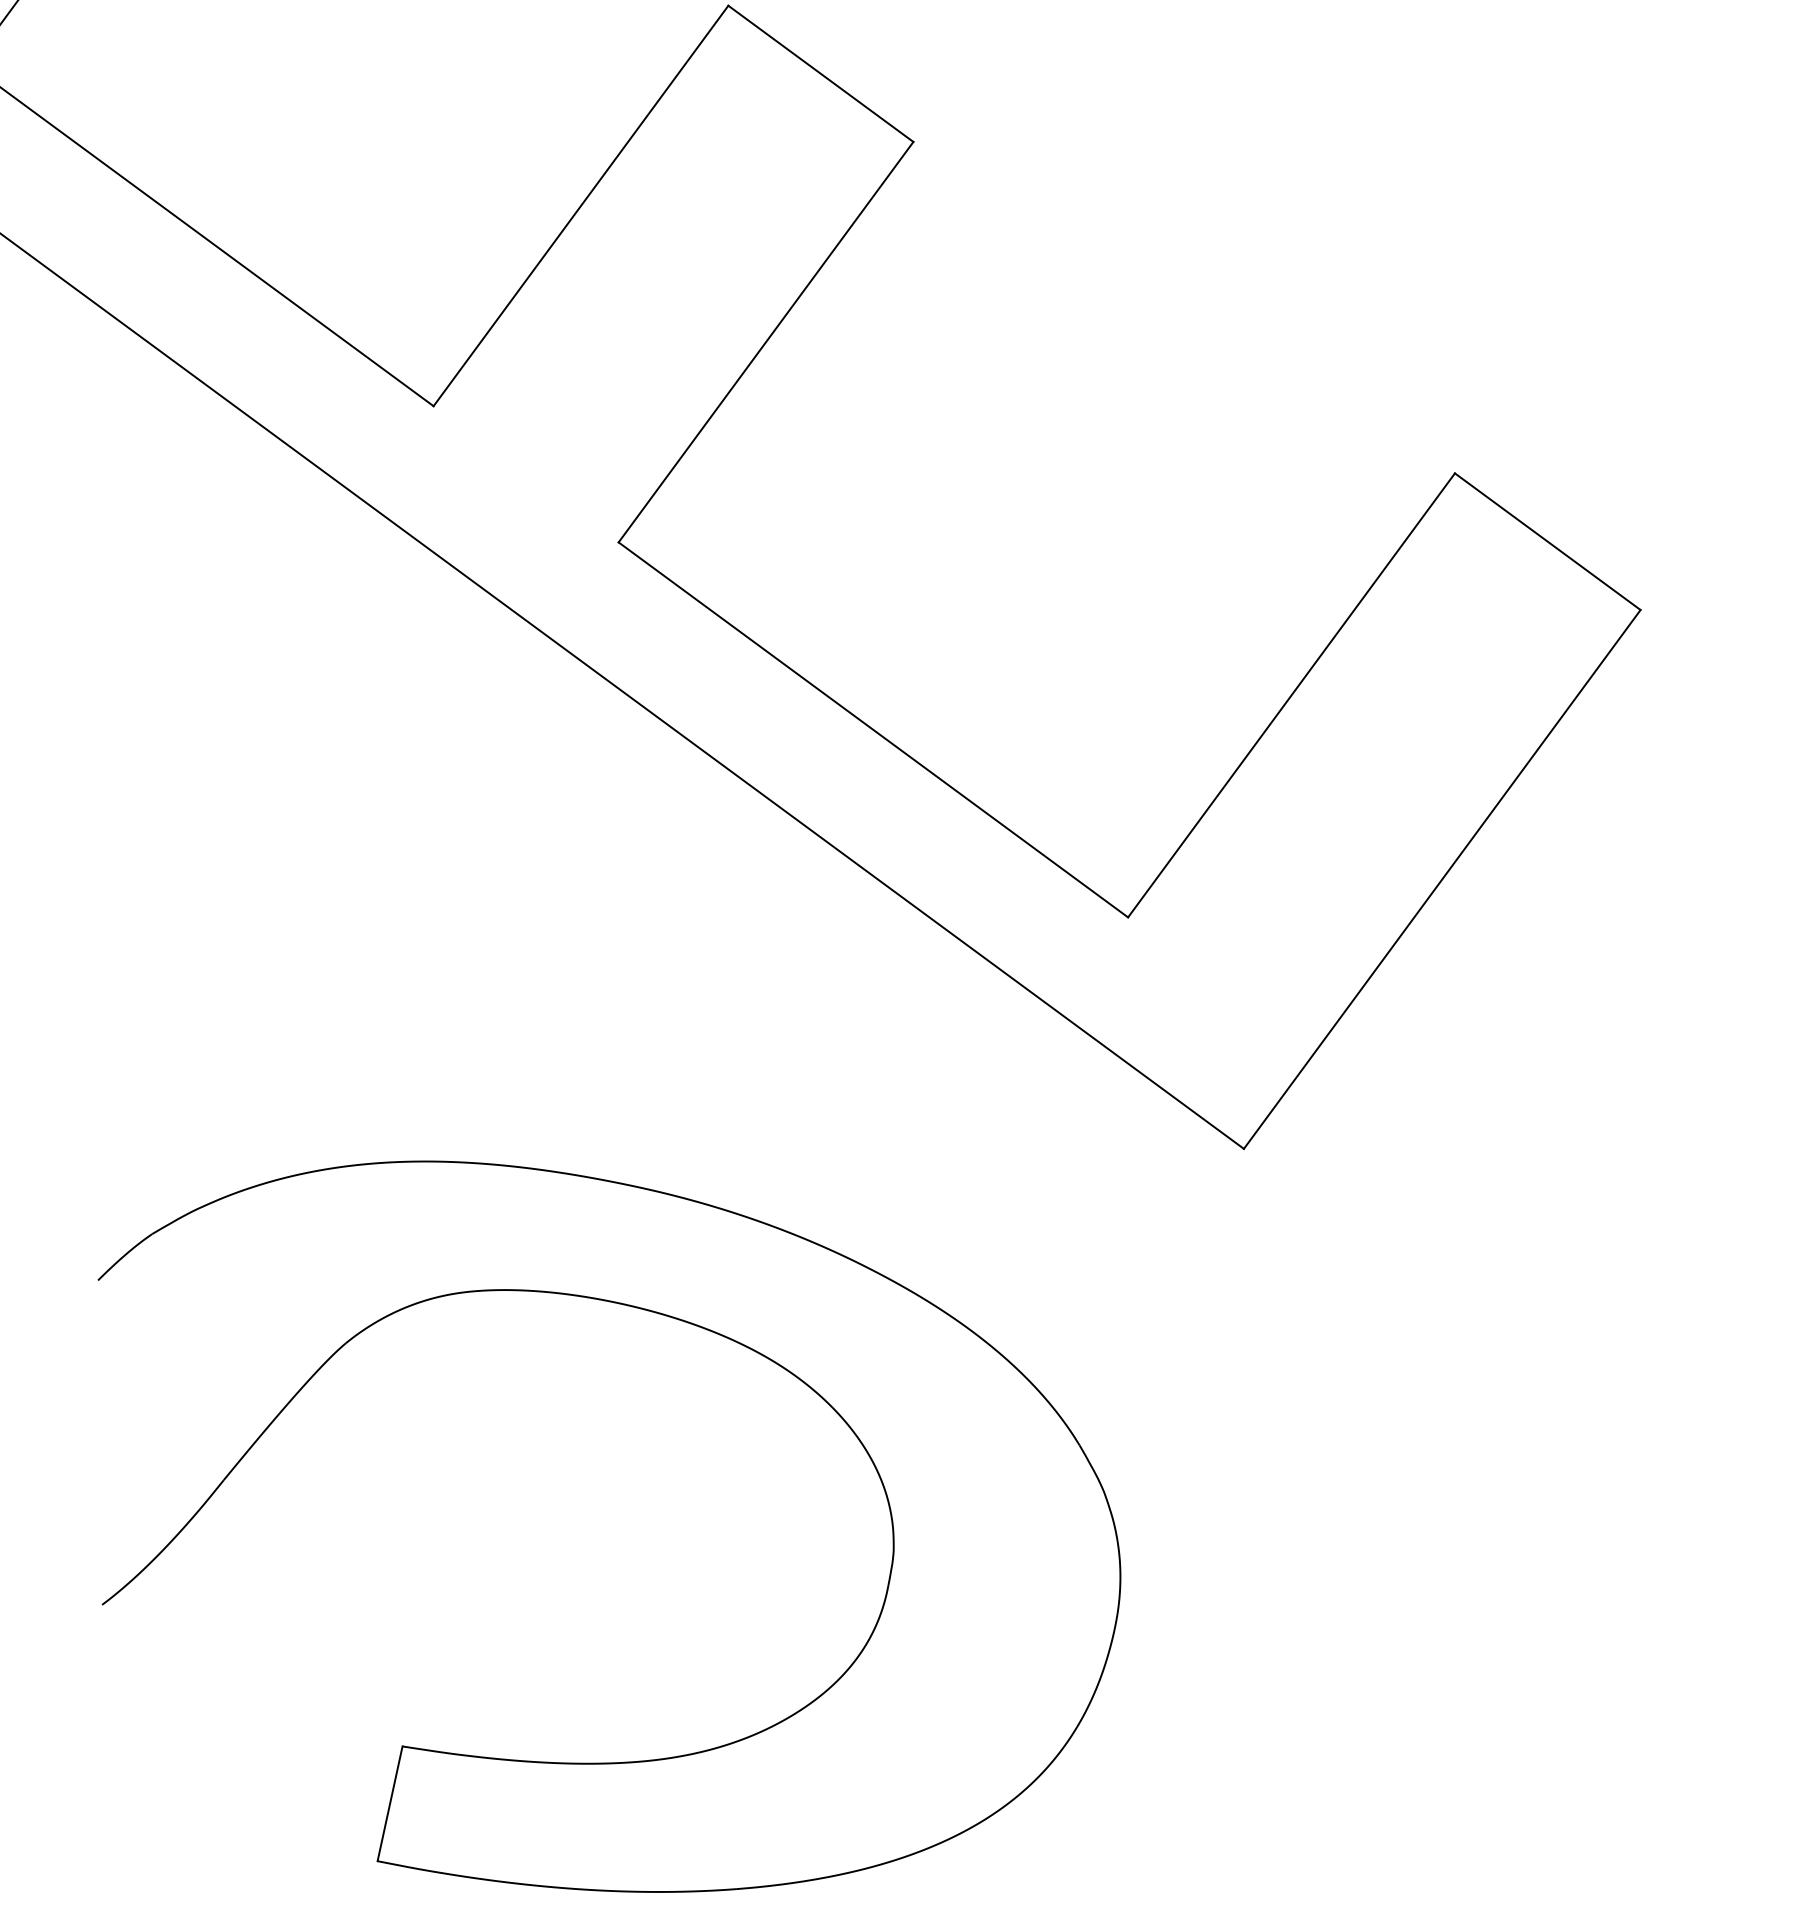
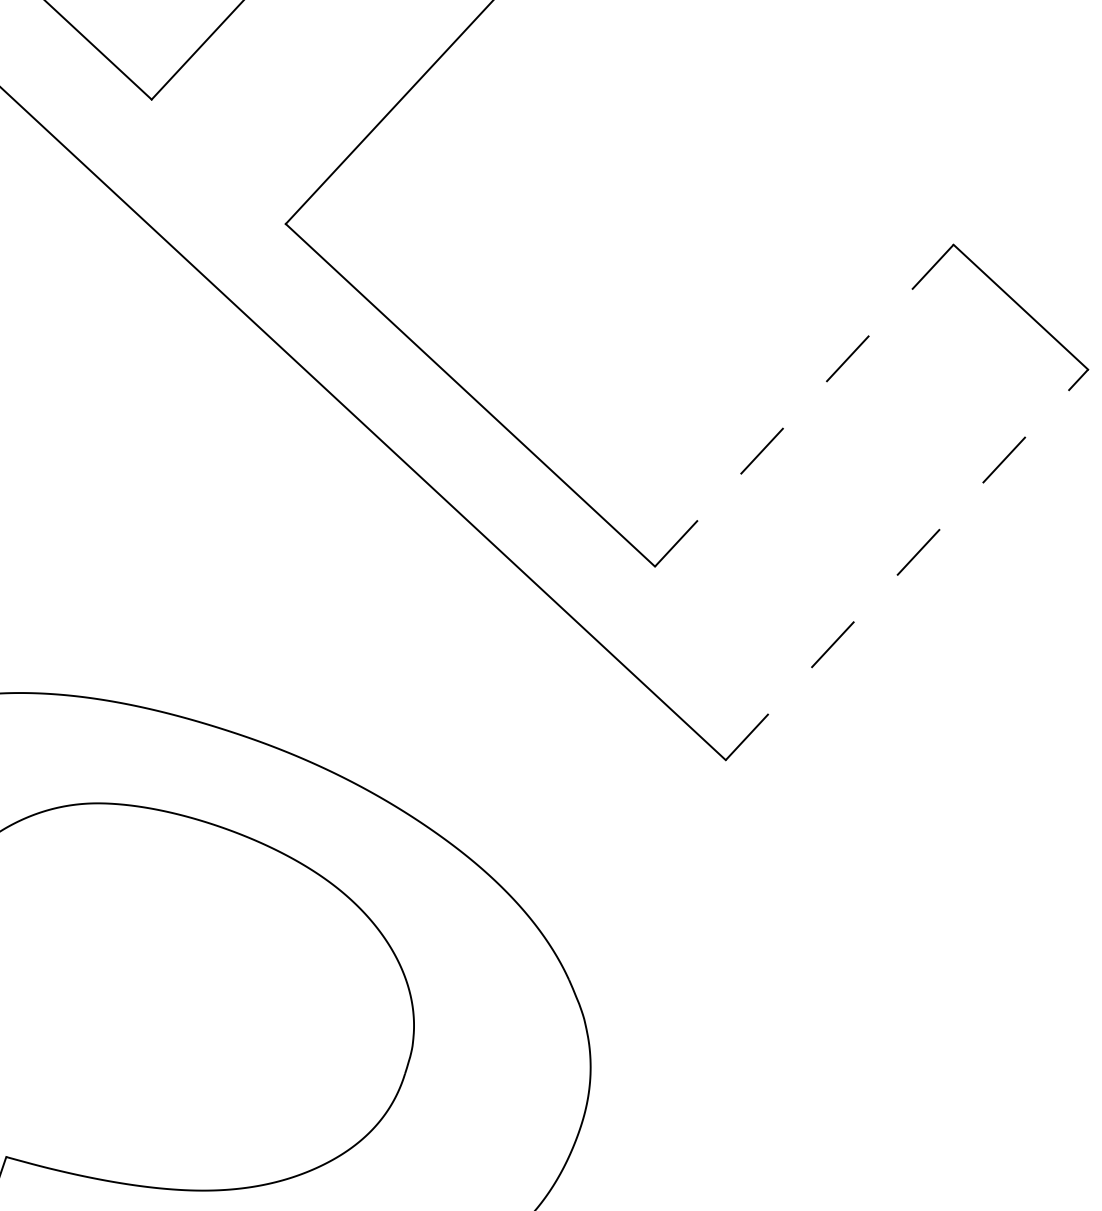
line: (1291, 695) -> (804, 405), solid -> dashed
line: (1442, 879) -> (907, 564), solid -> dashed

